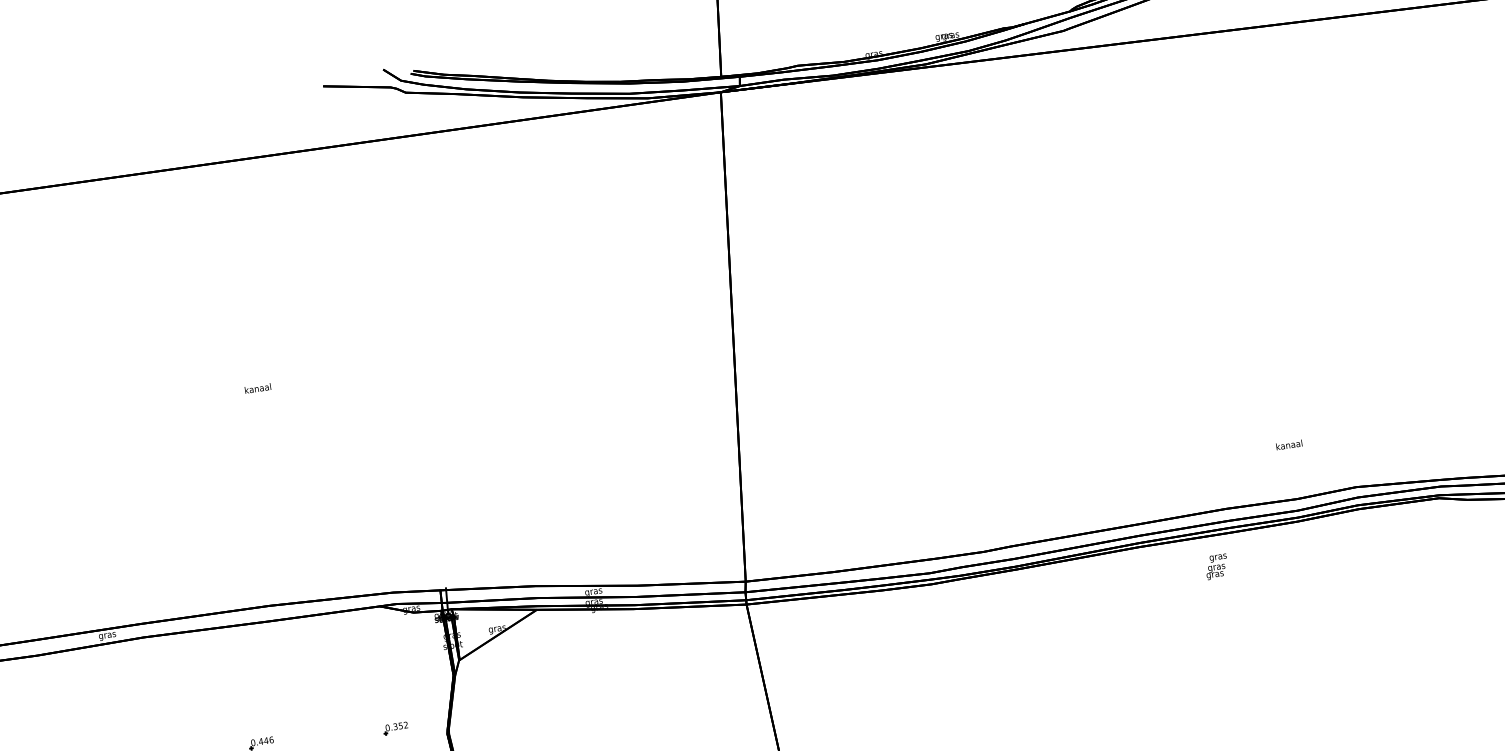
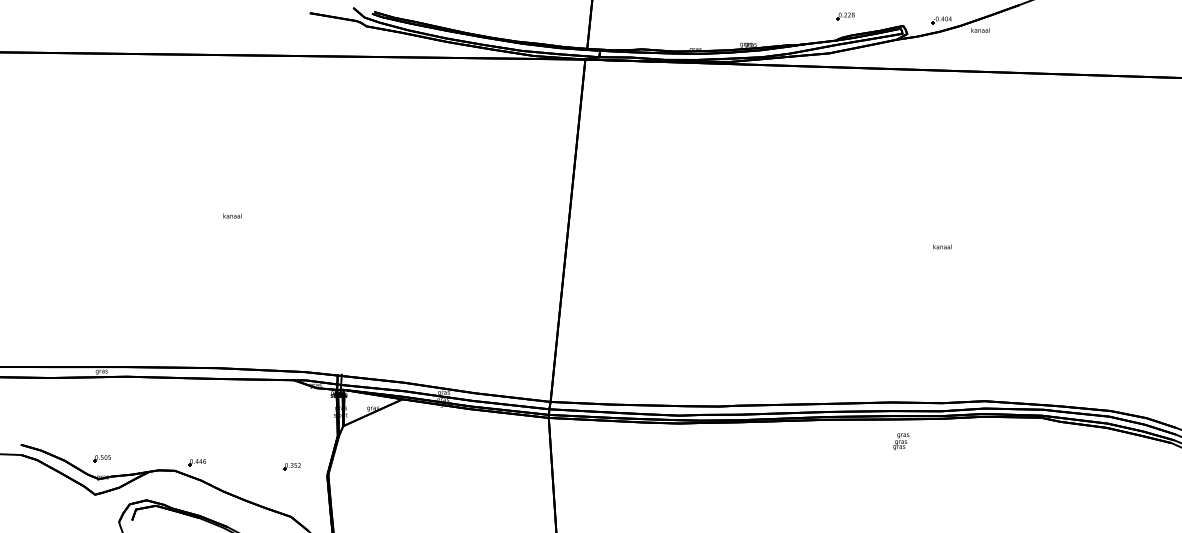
text: (1289, 444) -> (942, 246), moved
text: (1217, 566) -> (901, 441), moved

